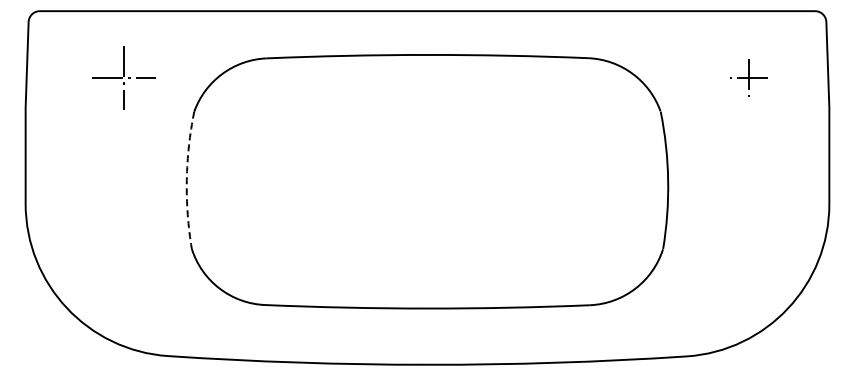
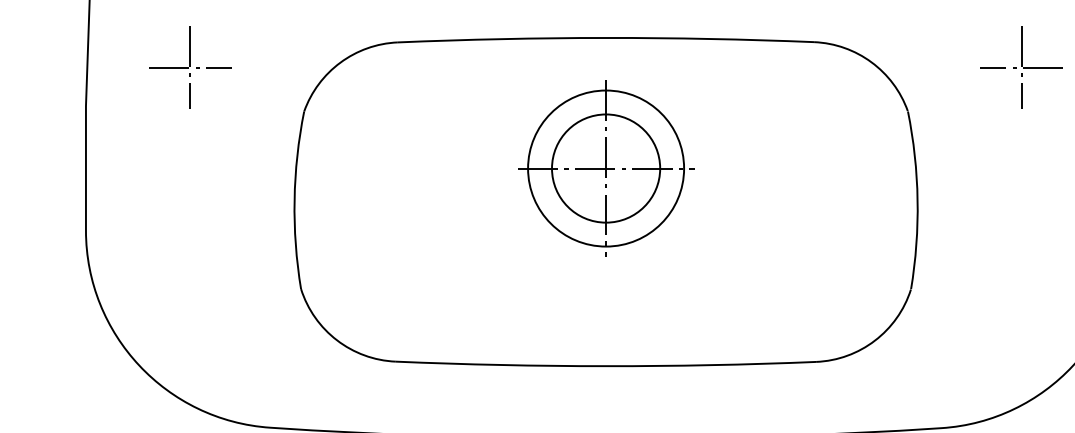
part: (123, 77) -> (189, 67), moved
part: (748, 77) -> (1021, 67), size x1.67
part: (427, 155) -> (606, 168), added
arc: (186, 180) -> (294, 200), dashed -> solid

